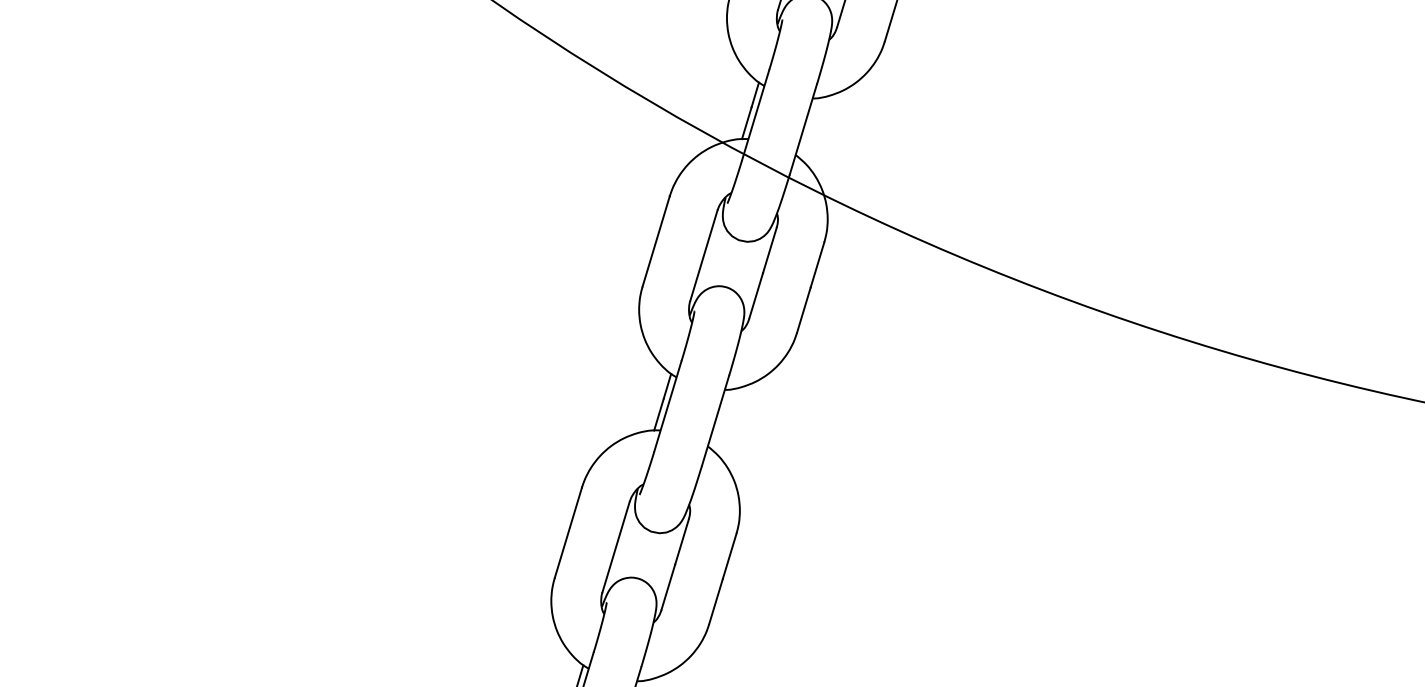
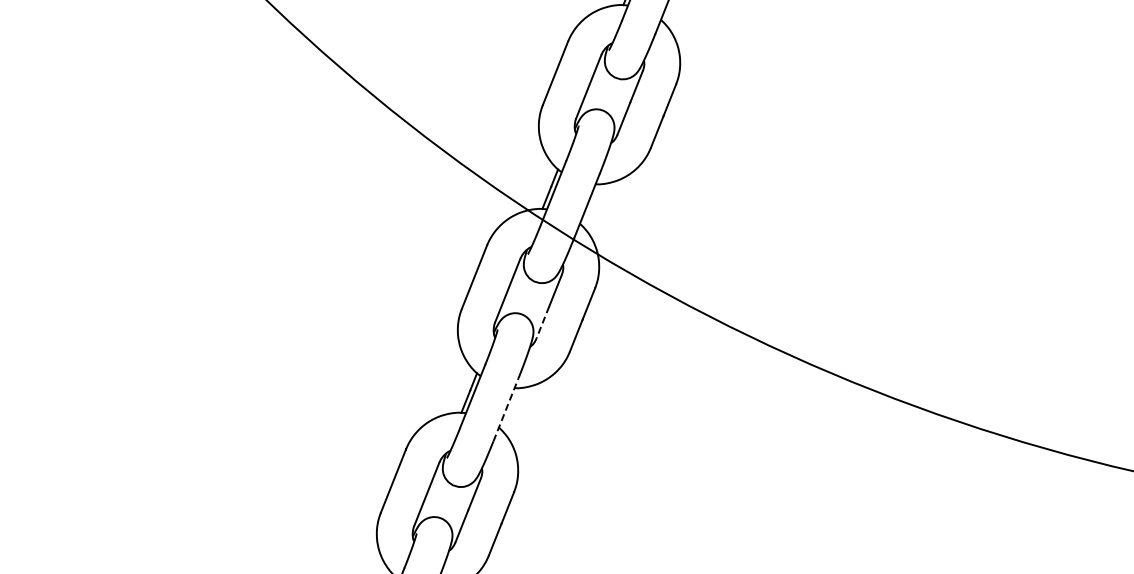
line: (755, 295) -> (542, 322), solid -> dashed
line: (716, 420) -> (506, 409), solid -> dashed

